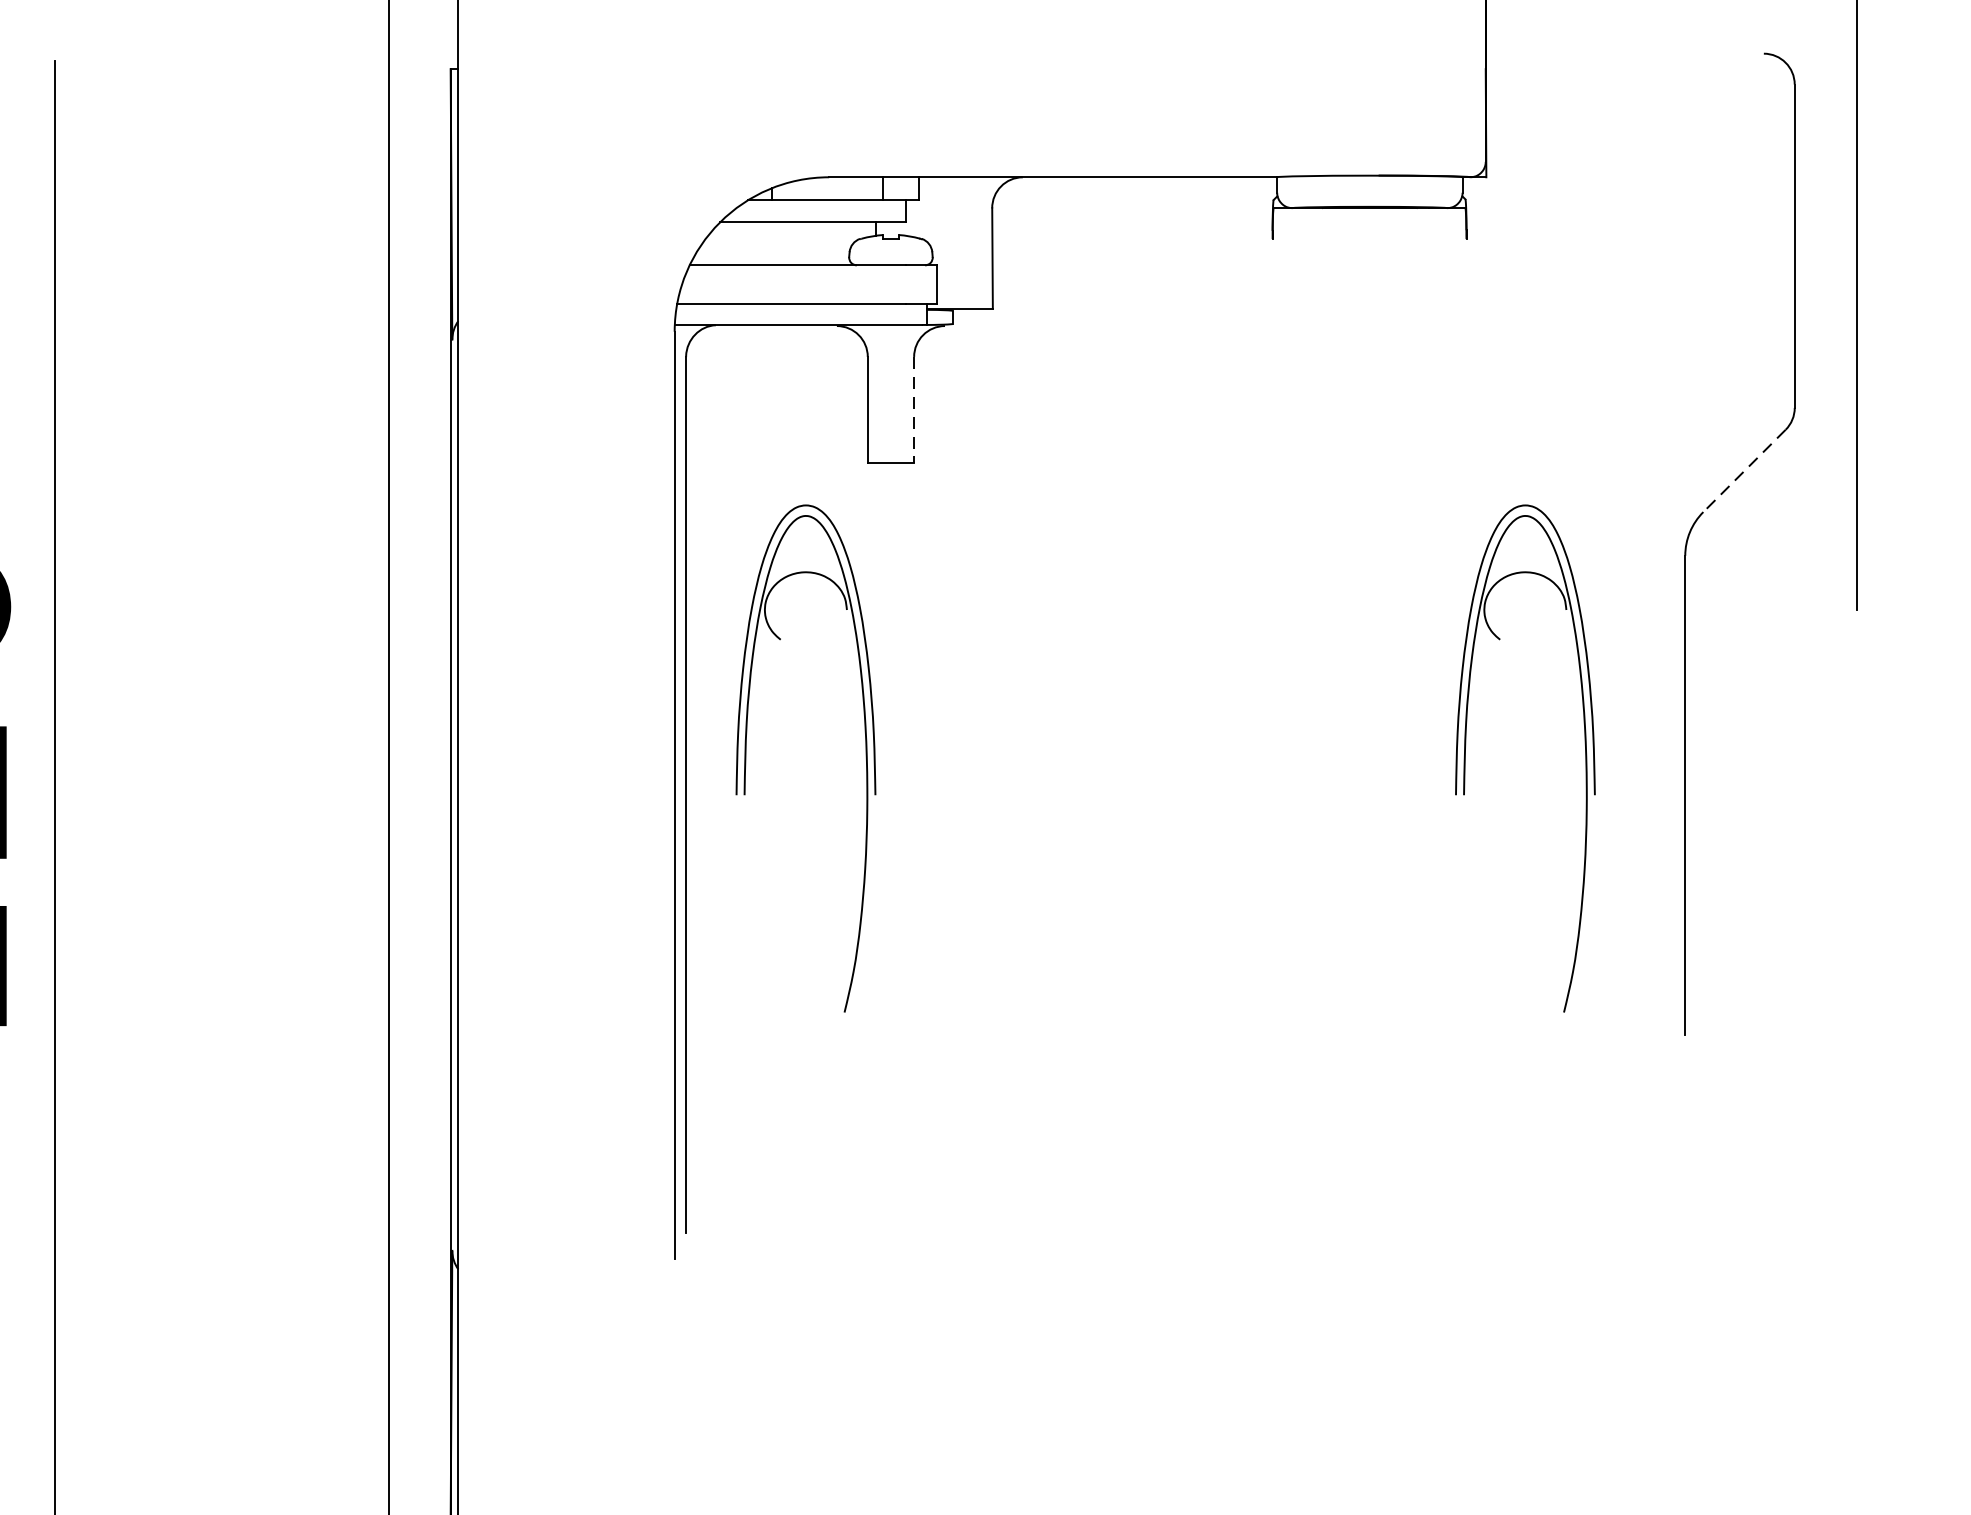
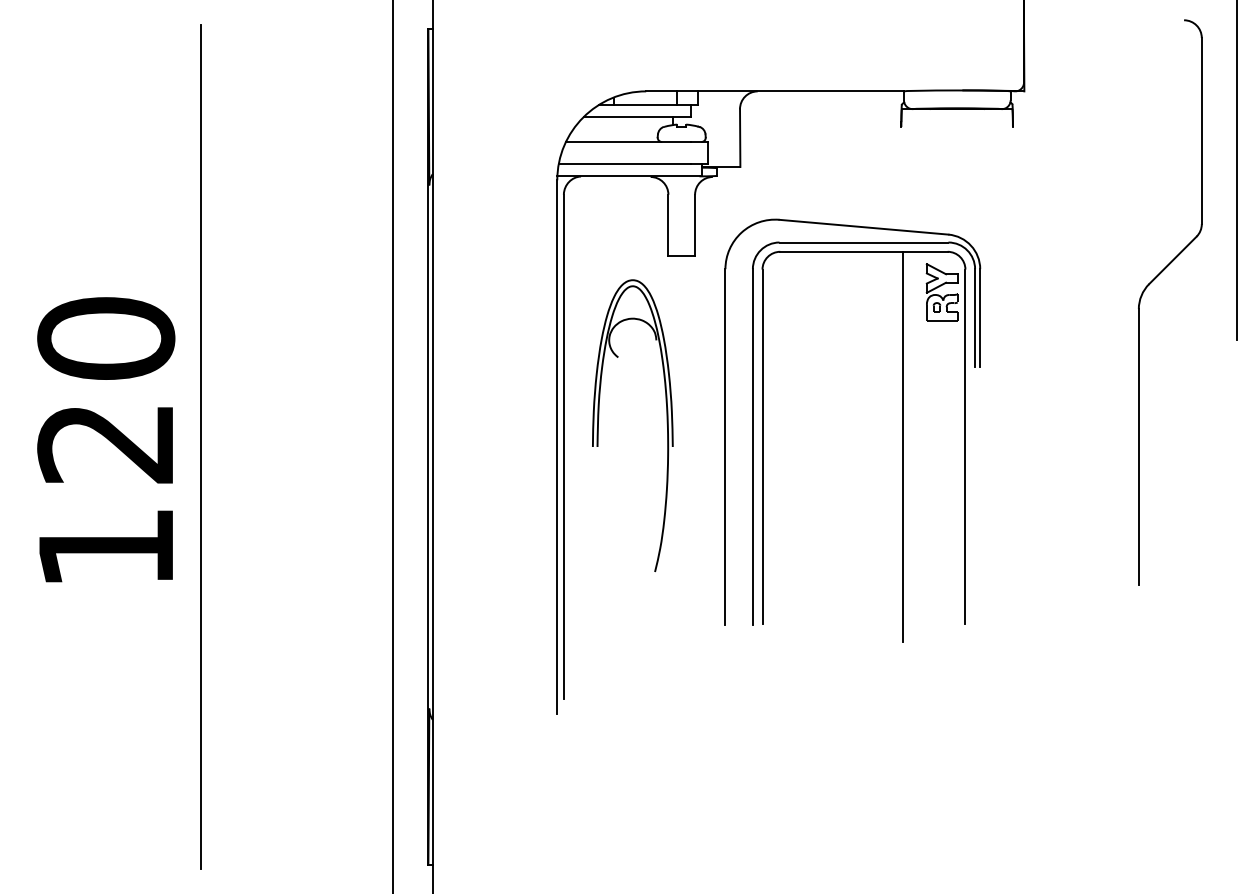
line: (914, 410) -> (695, 225), dashed -> solid
line: (1743, 471) -> (1172, 260), dashed -> solid
part: (1467, 745) -> (1013, 418), removed
part: (1274, 766) -> (902, 430), added

